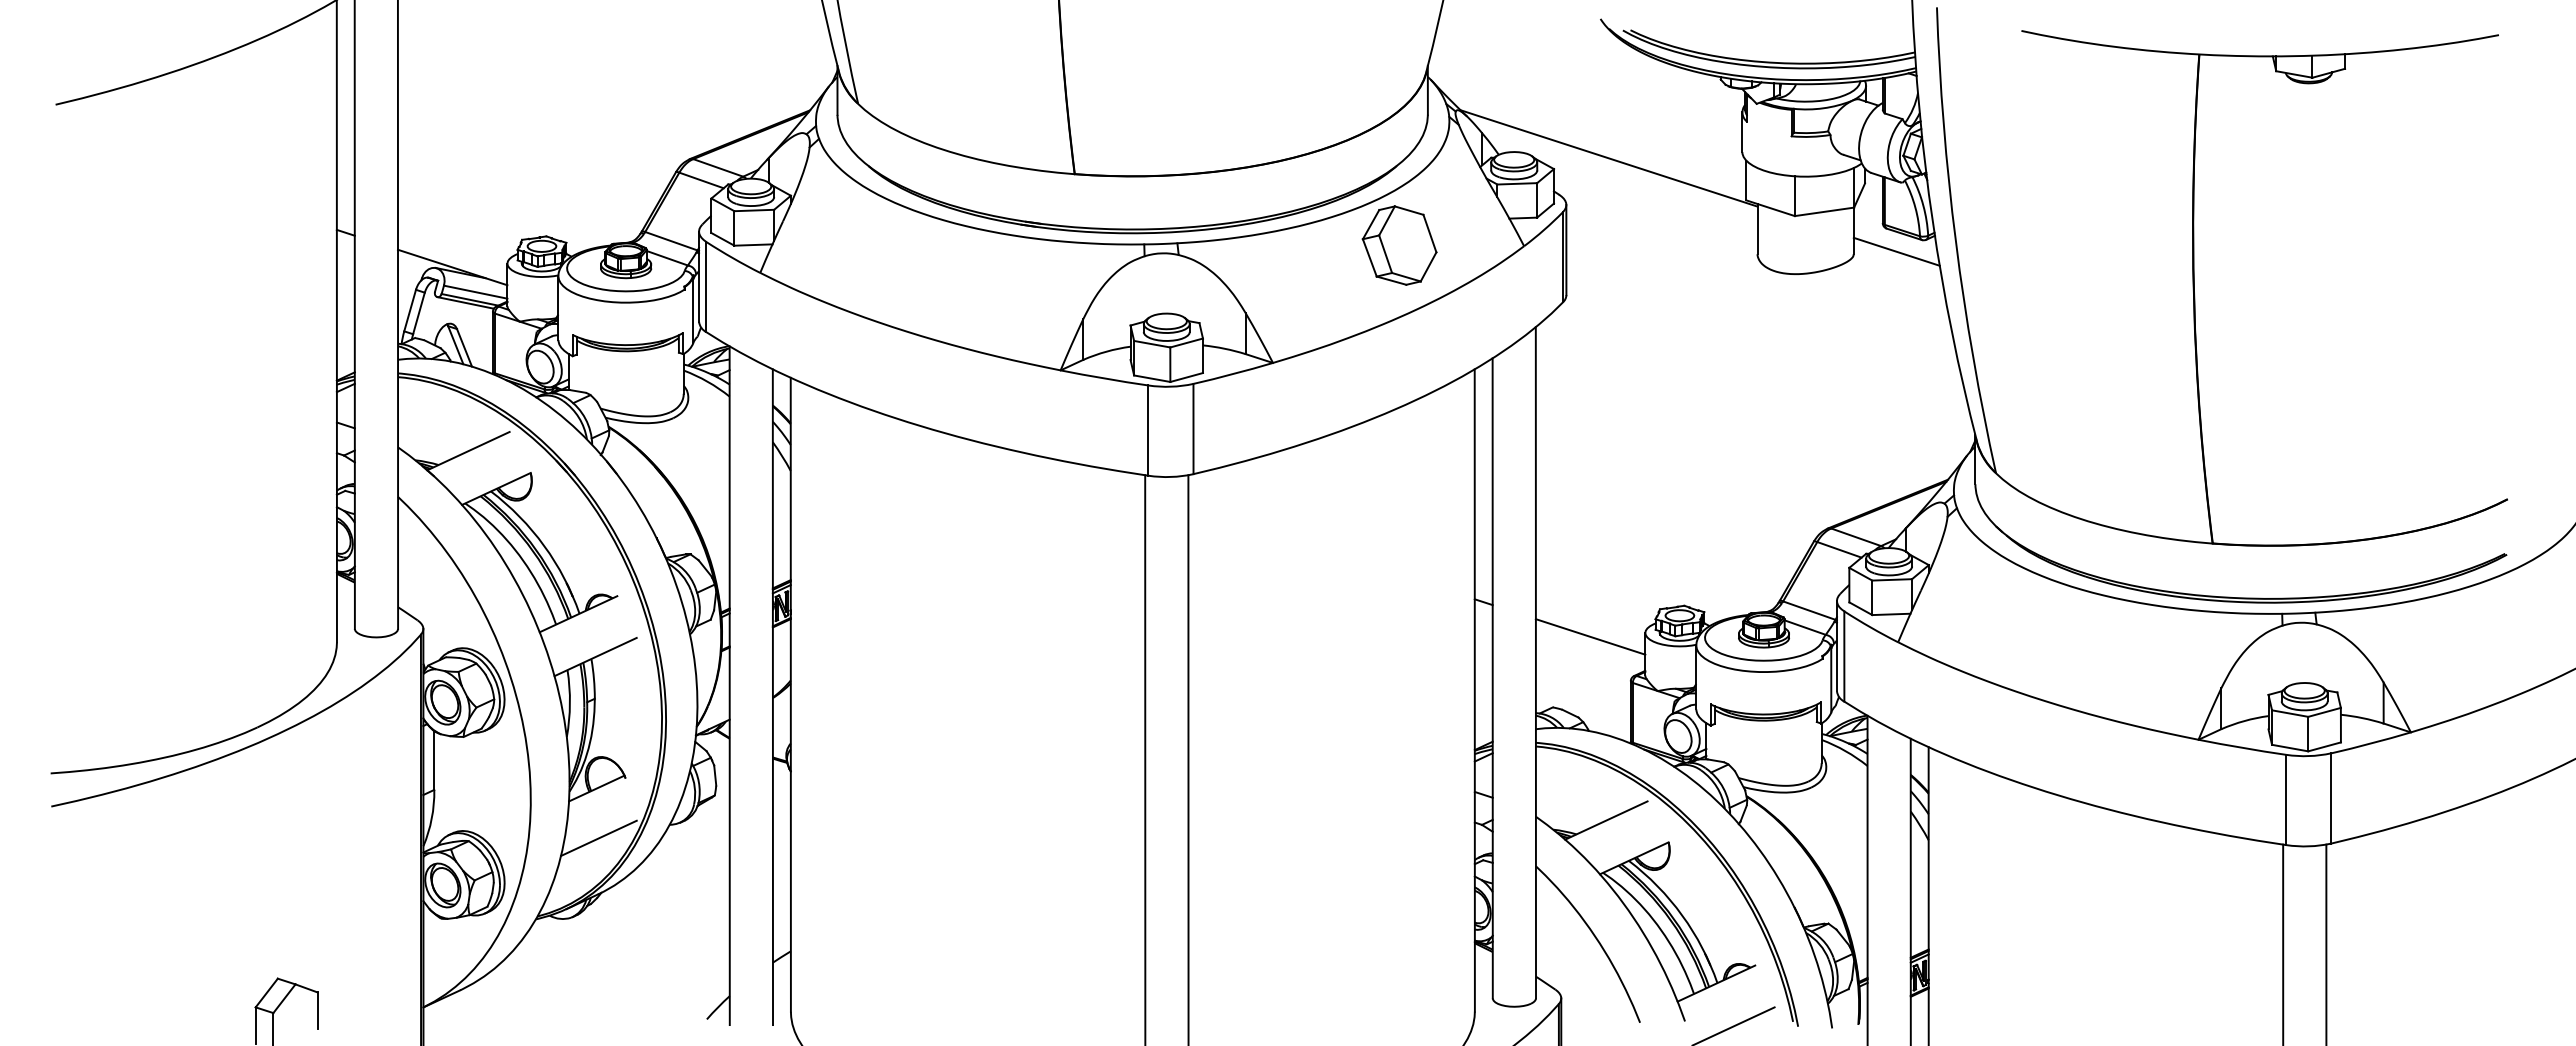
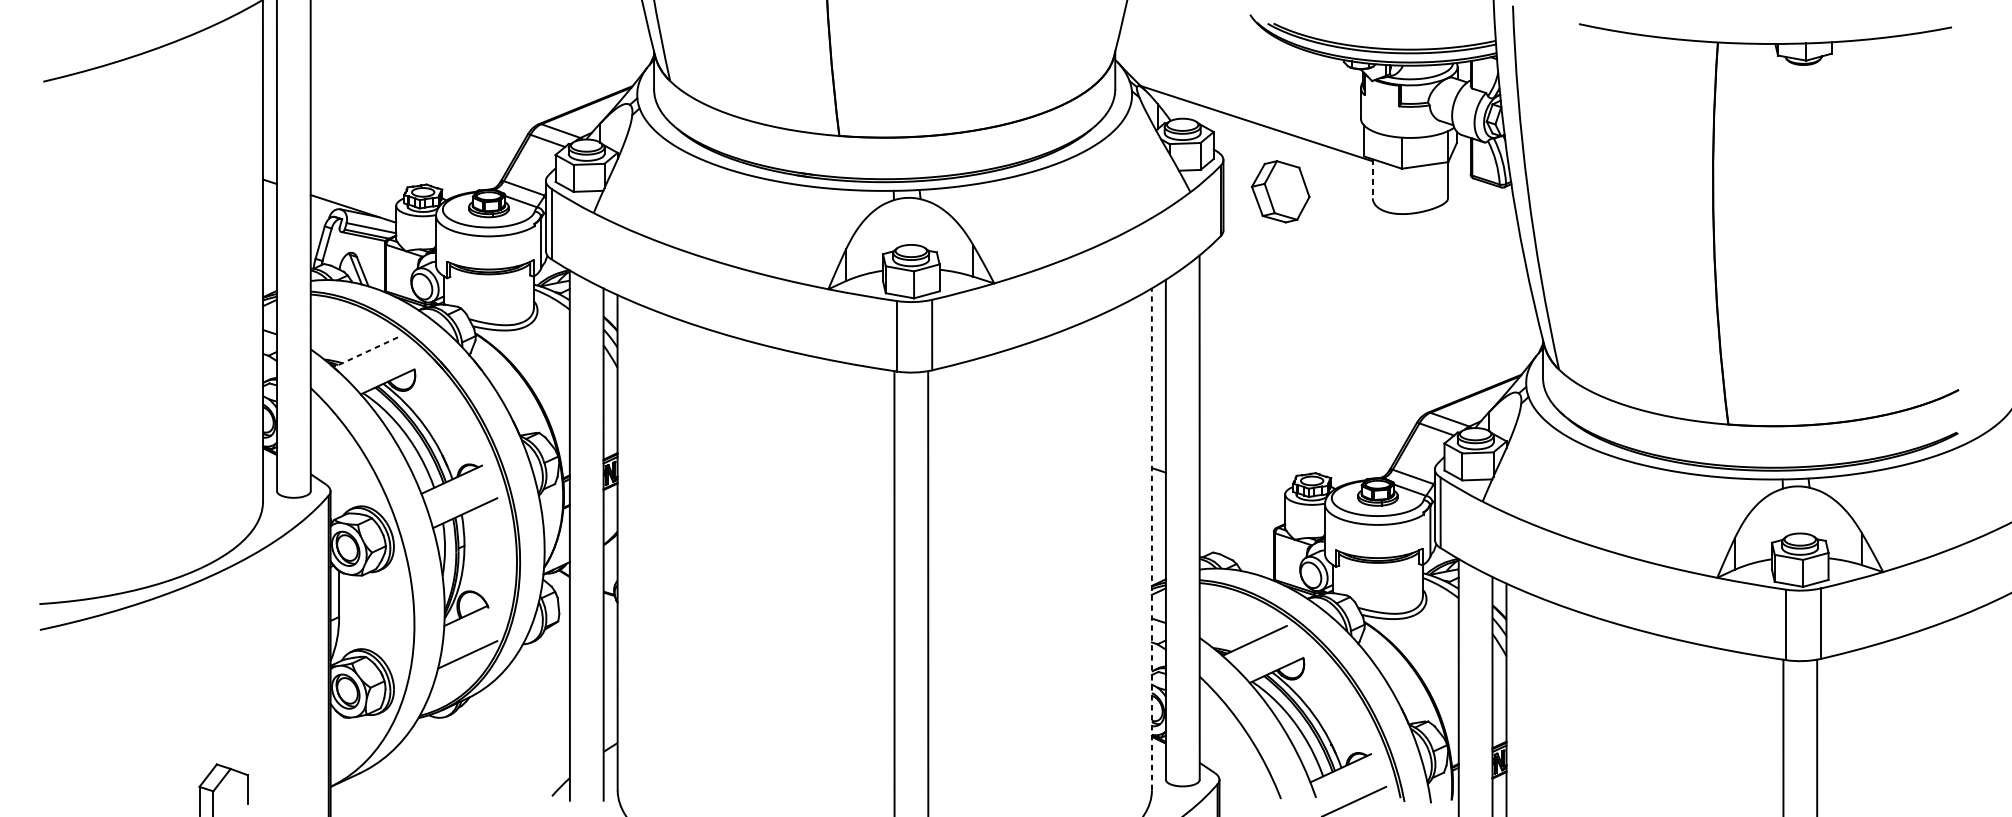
line: (1757, 229) -> (1372, 179), solid -> dashed
part: (1399, 245) -> (1280, 191), moved
line: (1896, 251) -> (1481, 196), removed
line: (468, 451) -> (365, 352), solid -> dashed
line: (1590, 636) -> (1242, 497), removed
line: (1474, 690) -> (1151, 539), solid -> dashed

